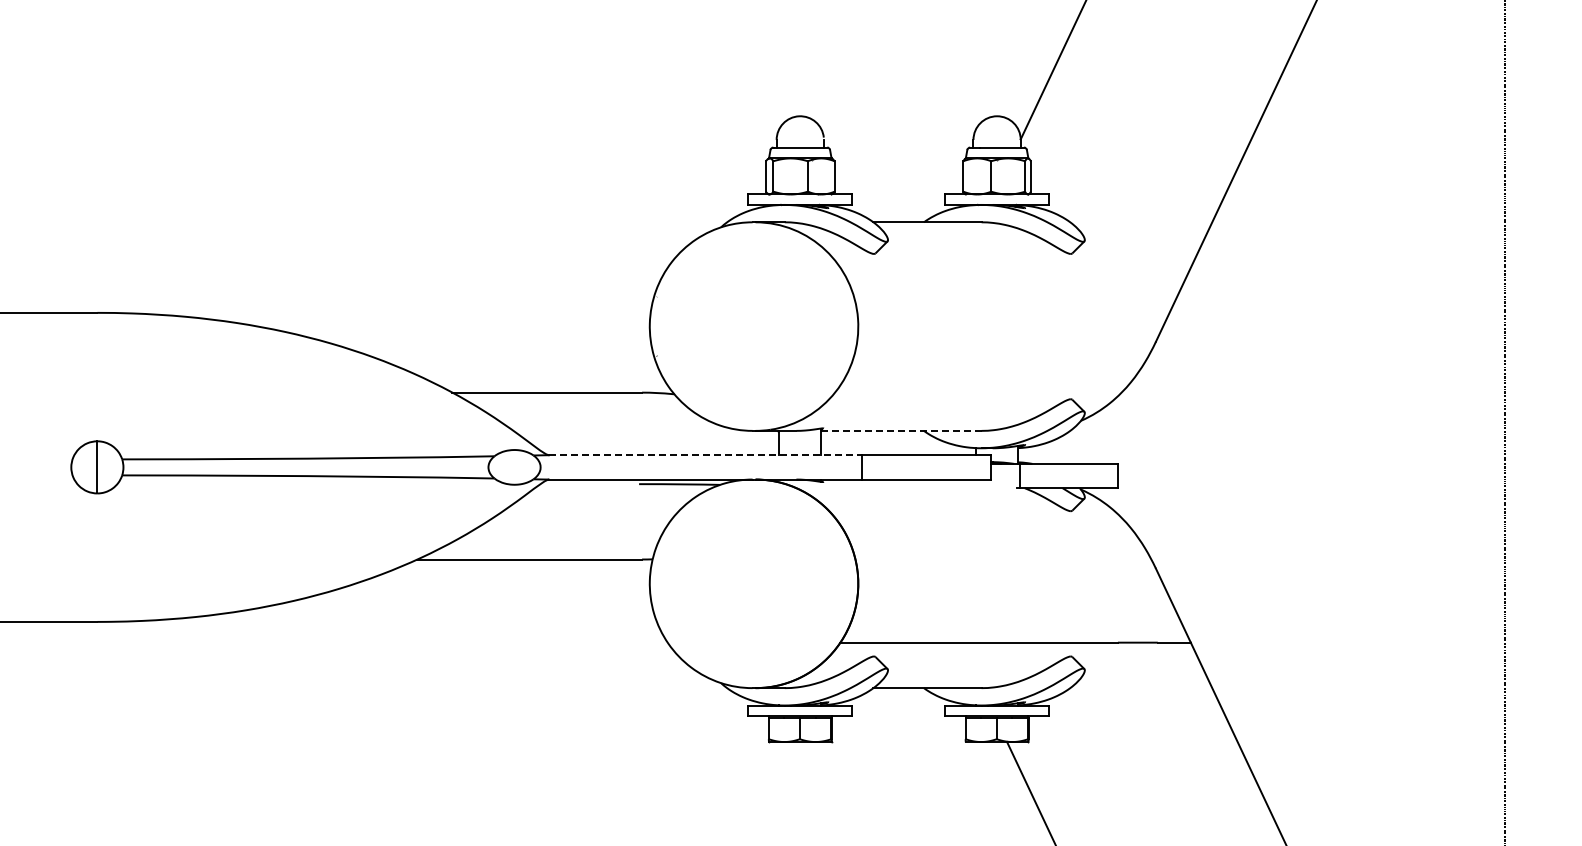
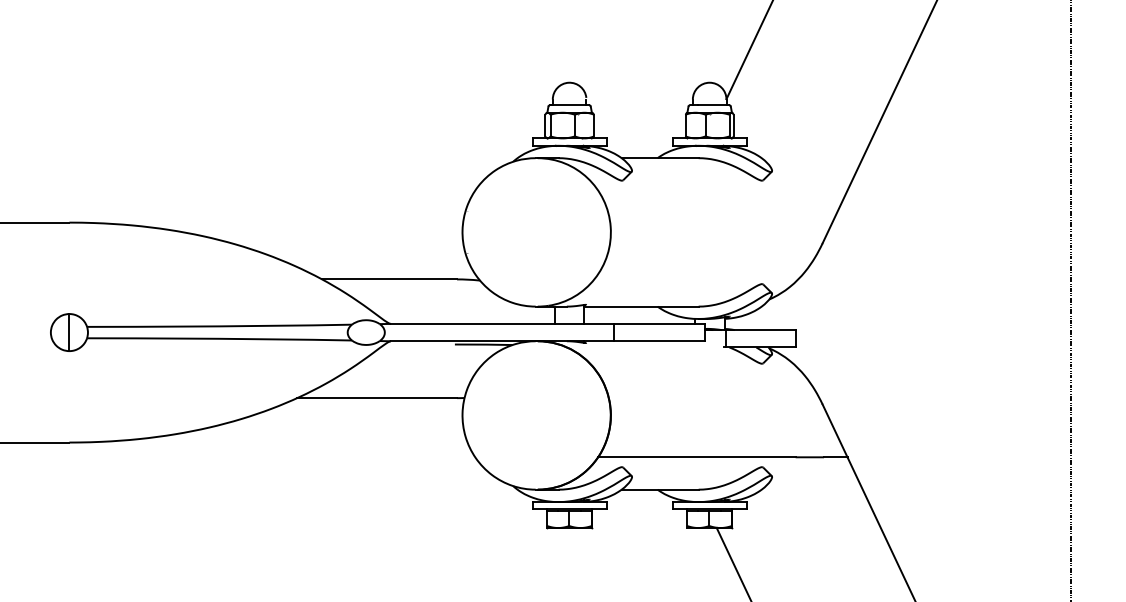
line: (900, 430) -> (640, 306), dashed -> solid
line: (706, 455) -> (502, 324), dashed -> solid

